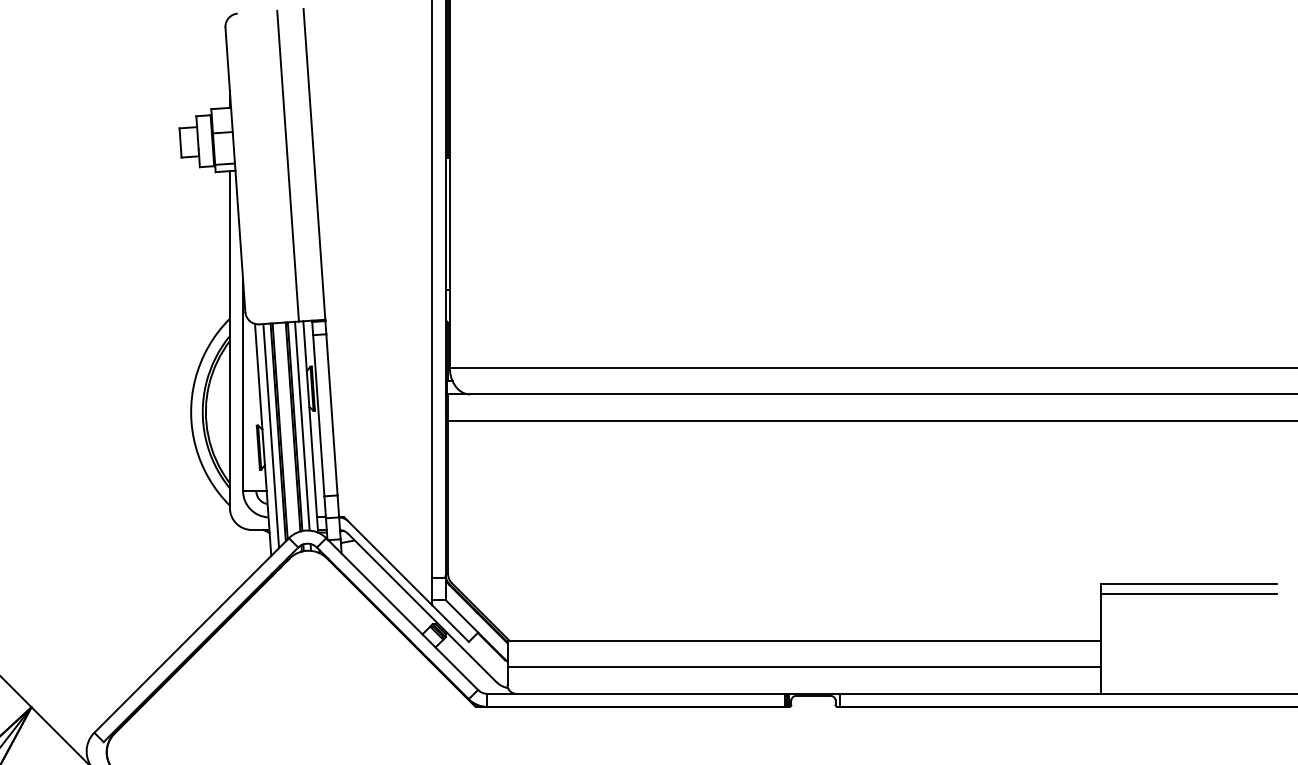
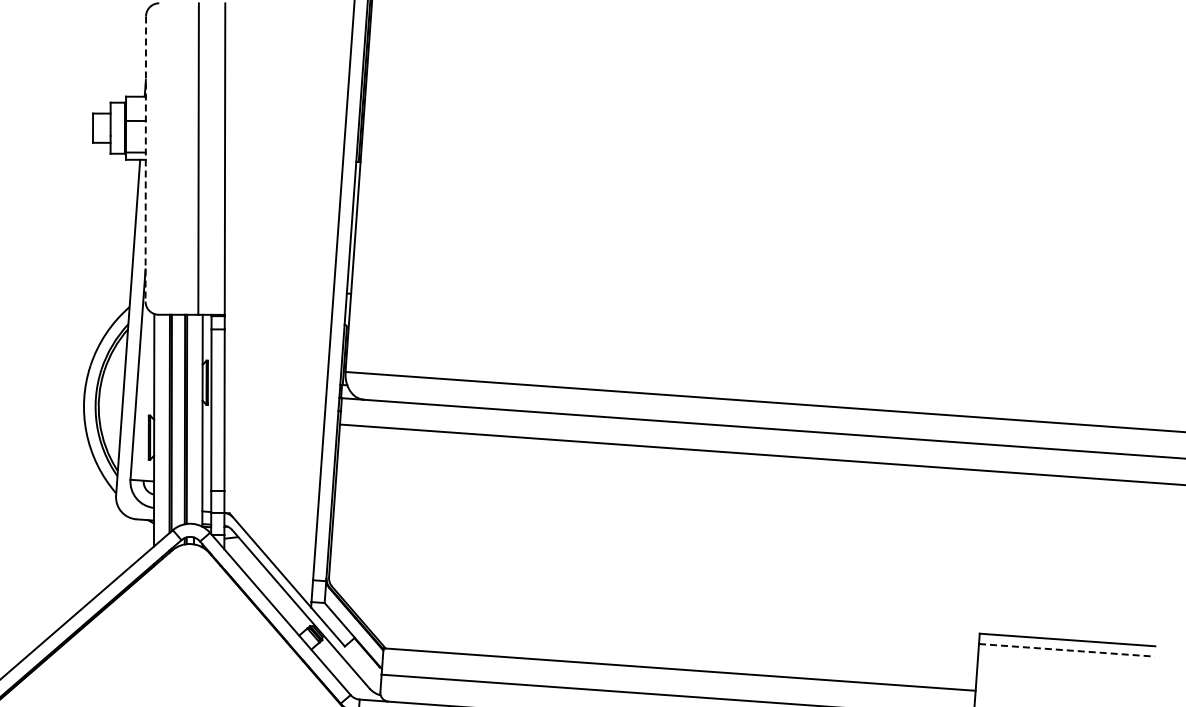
line: (235, 169) -> (145, 158), solid -> dashed
line: (302, 425) -> (194, 418), removed
line: (271, 436) -> (162, 427), removed
line: (1189, 594) -> (1067, 650), solid -> dashed

